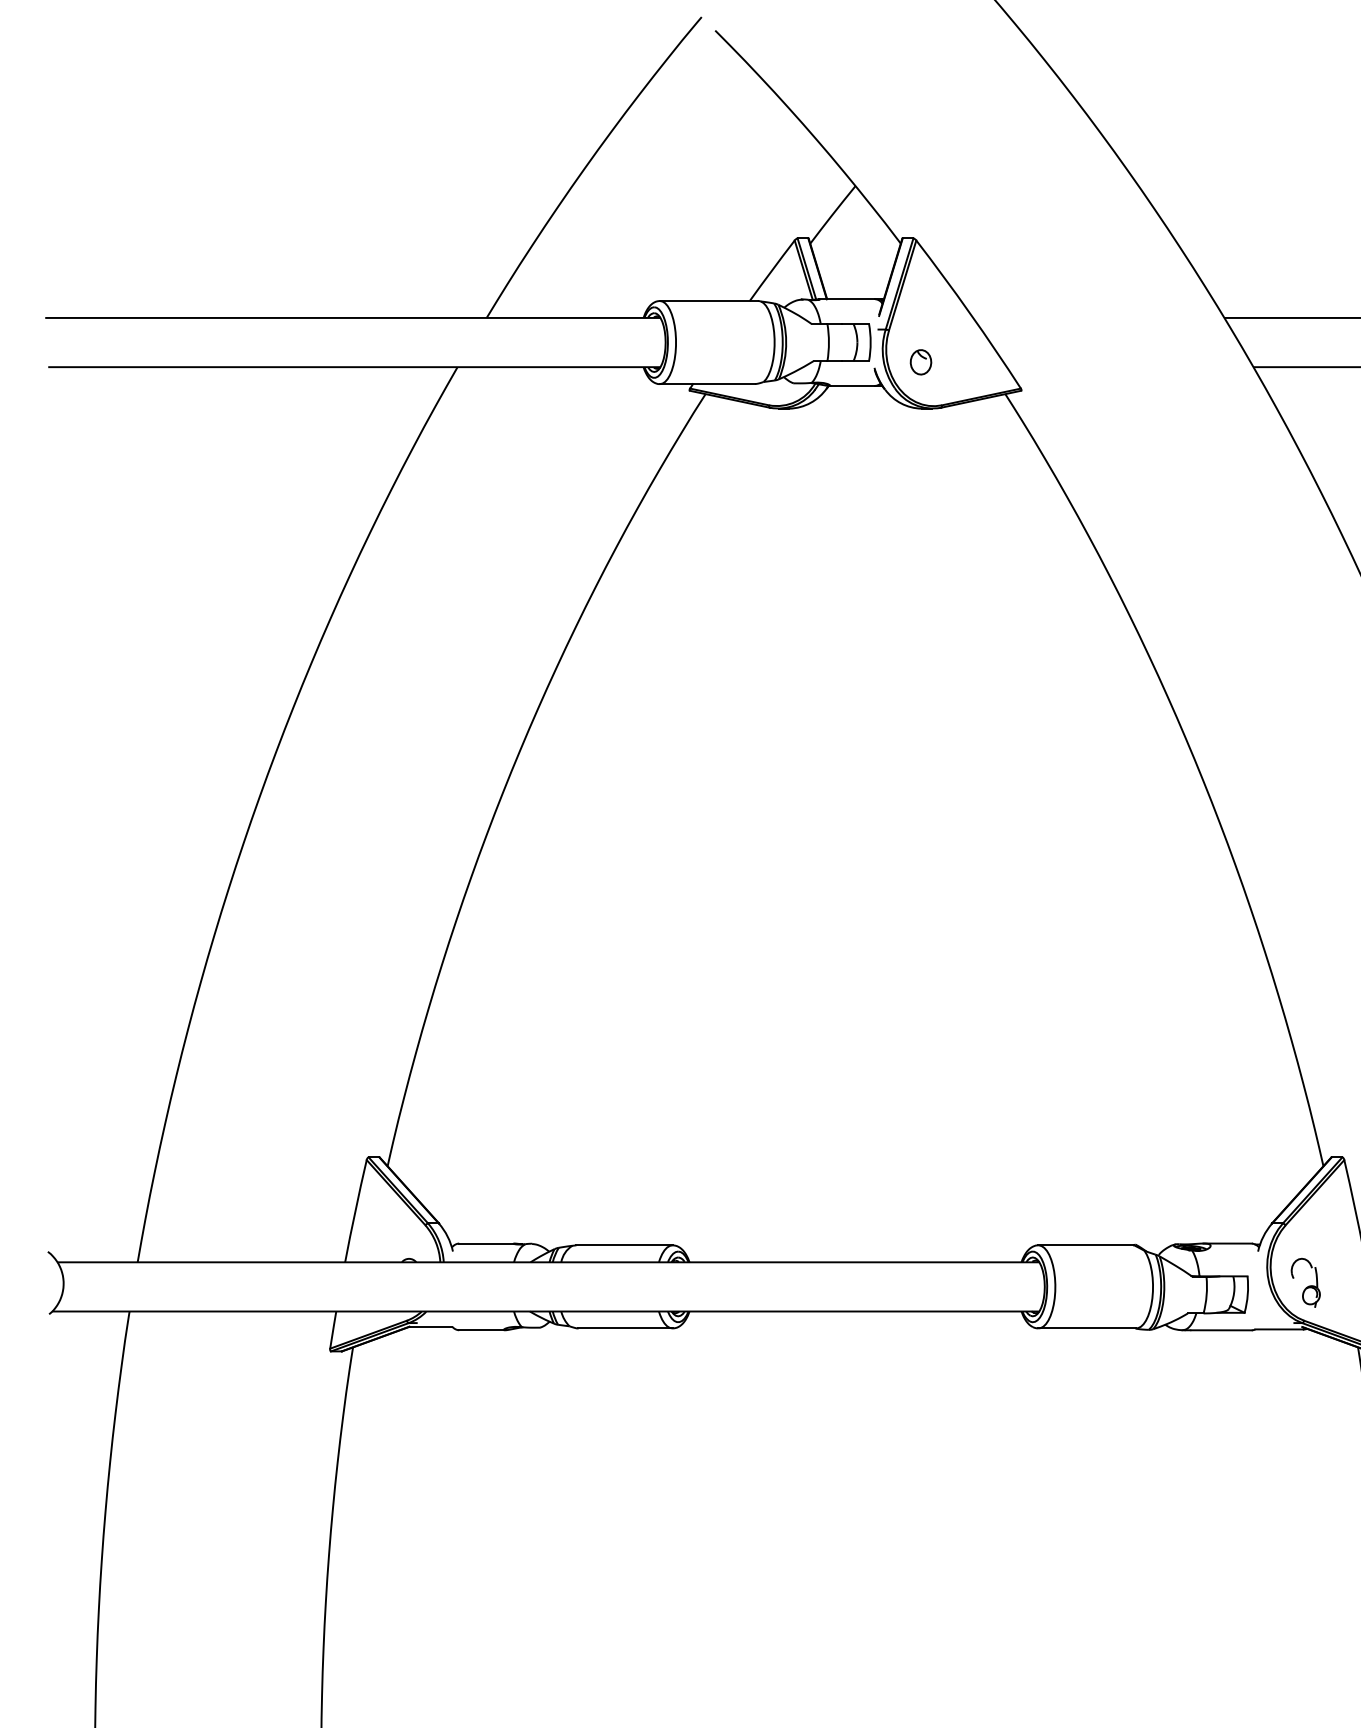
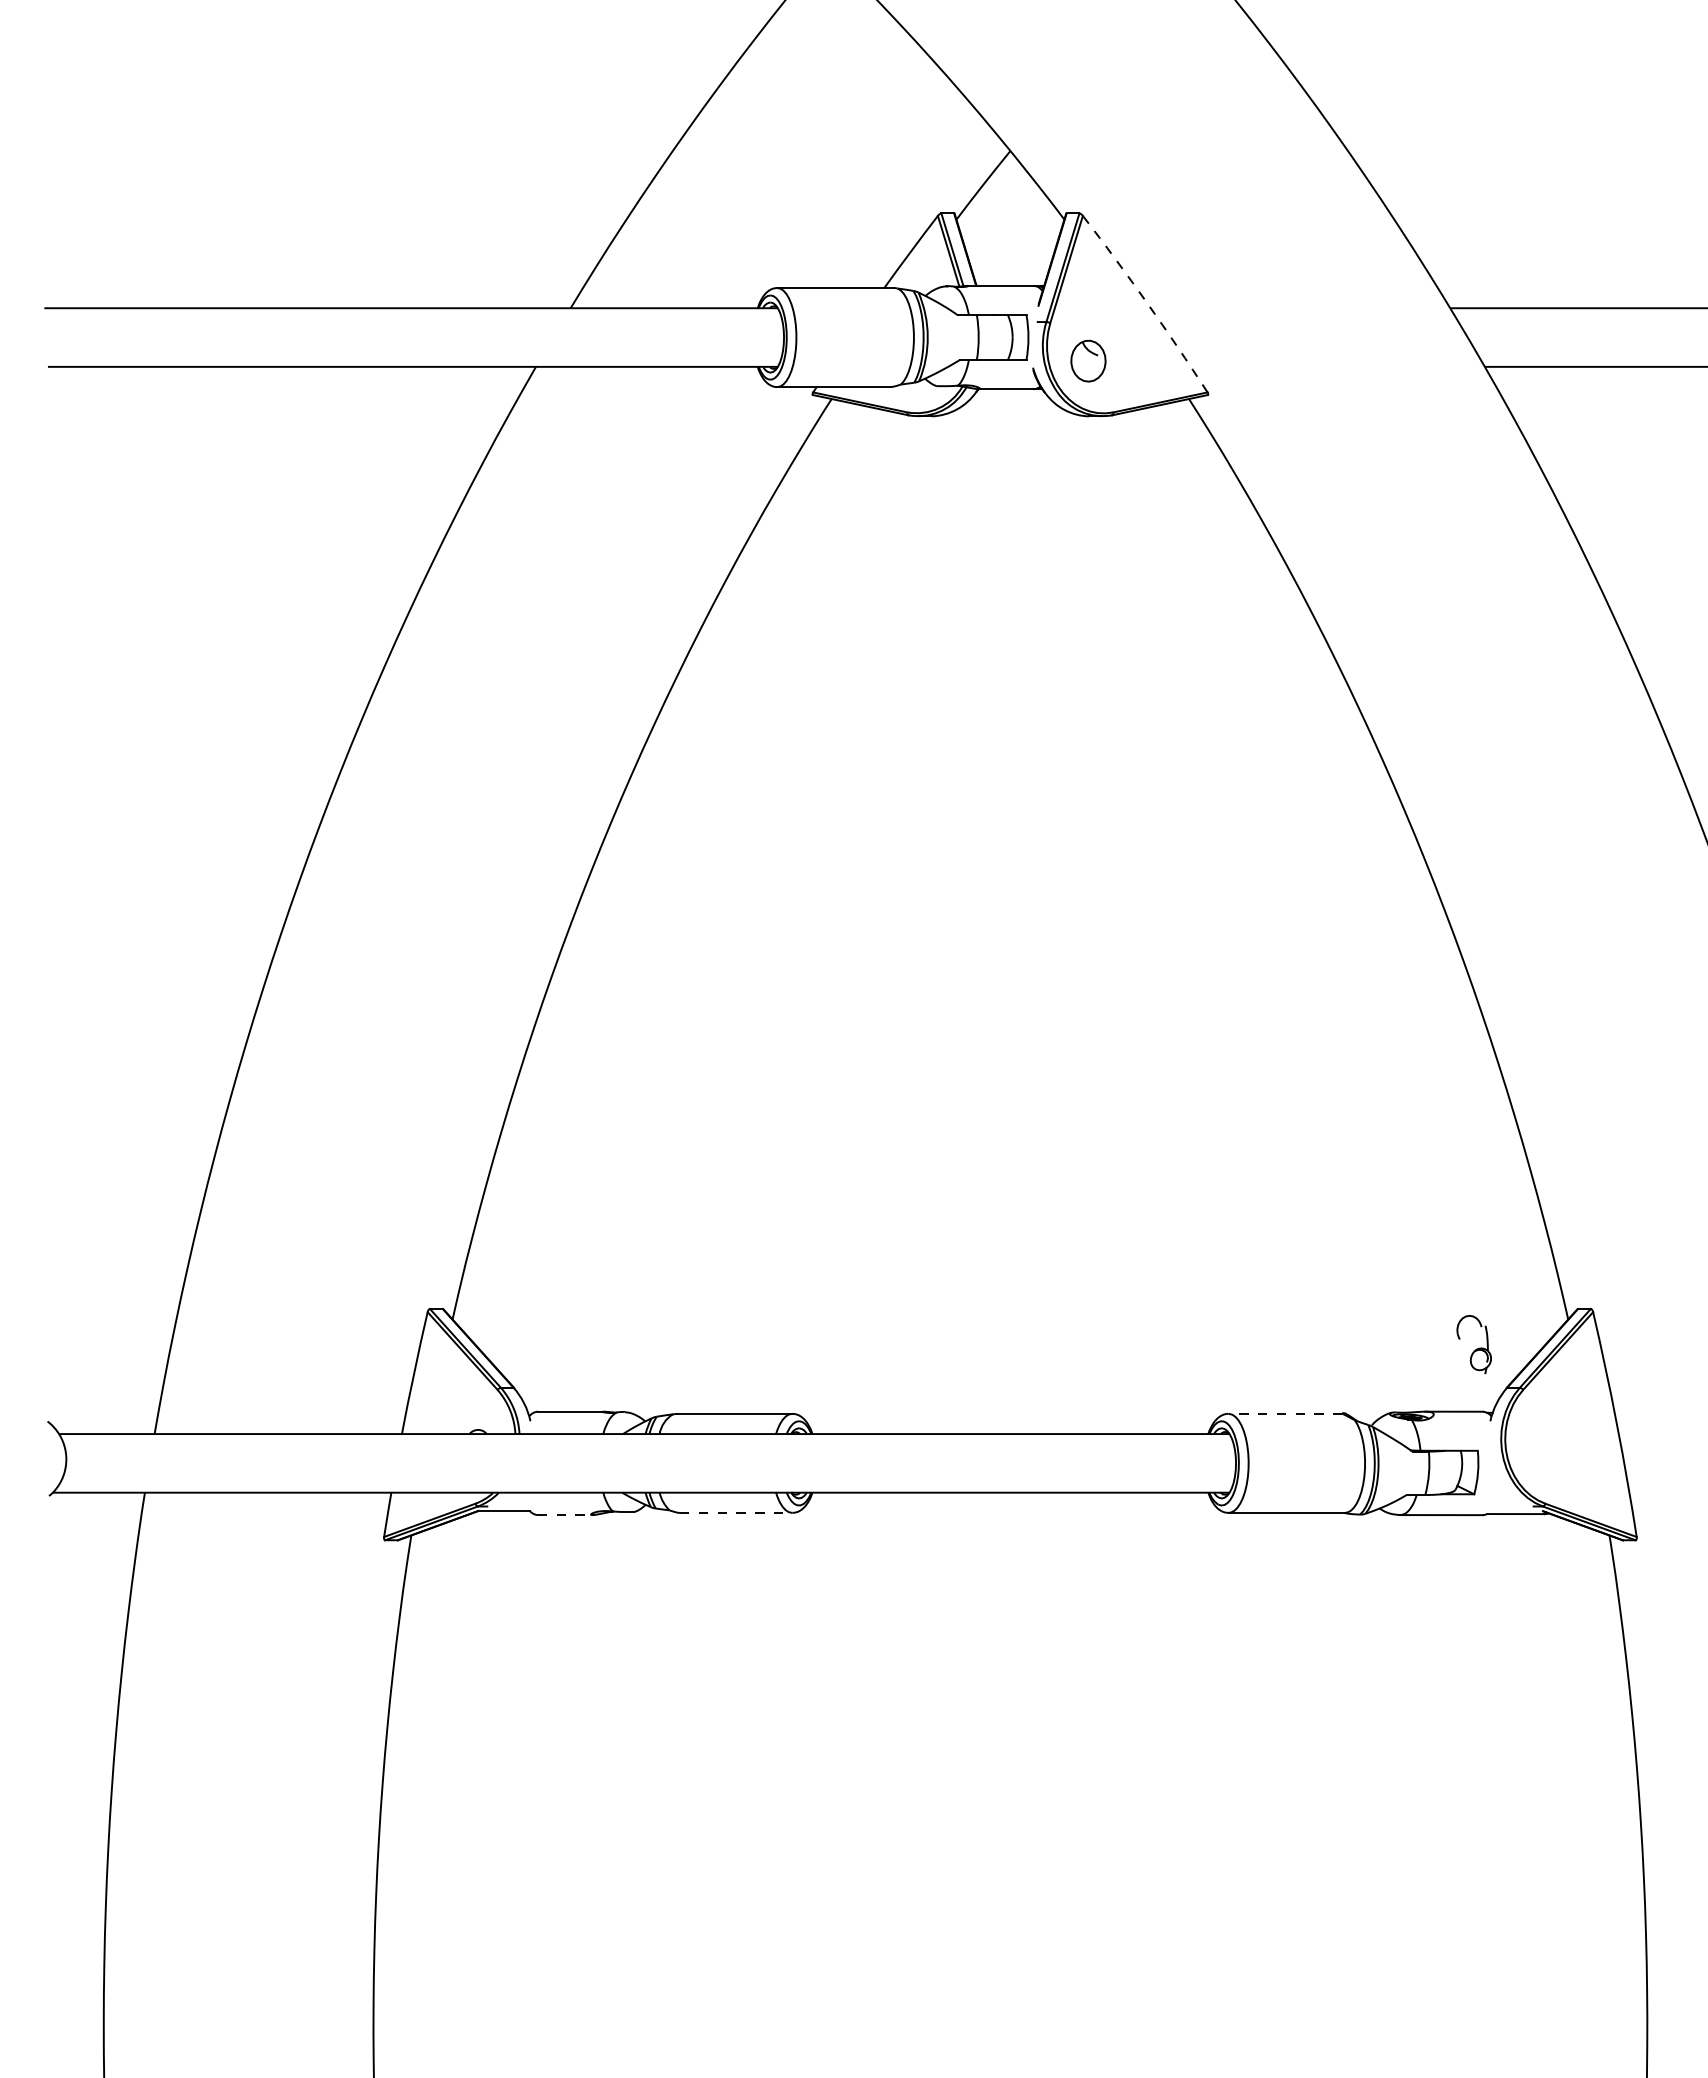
arc: (970, 313) -> (1147, 302), solid -> dashed
part: (921, 361) -> (1088, 360), size x1.4
line: (1086, 1245) -> (1285, 1413), solid -> dashed
part: (1305, 1282) -> (1473, 1344), moved
line: (625, 1328) -> (736, 1512), solid -> dashed
line: (482, 1330) -> (565, 1515), solid -> dashed

